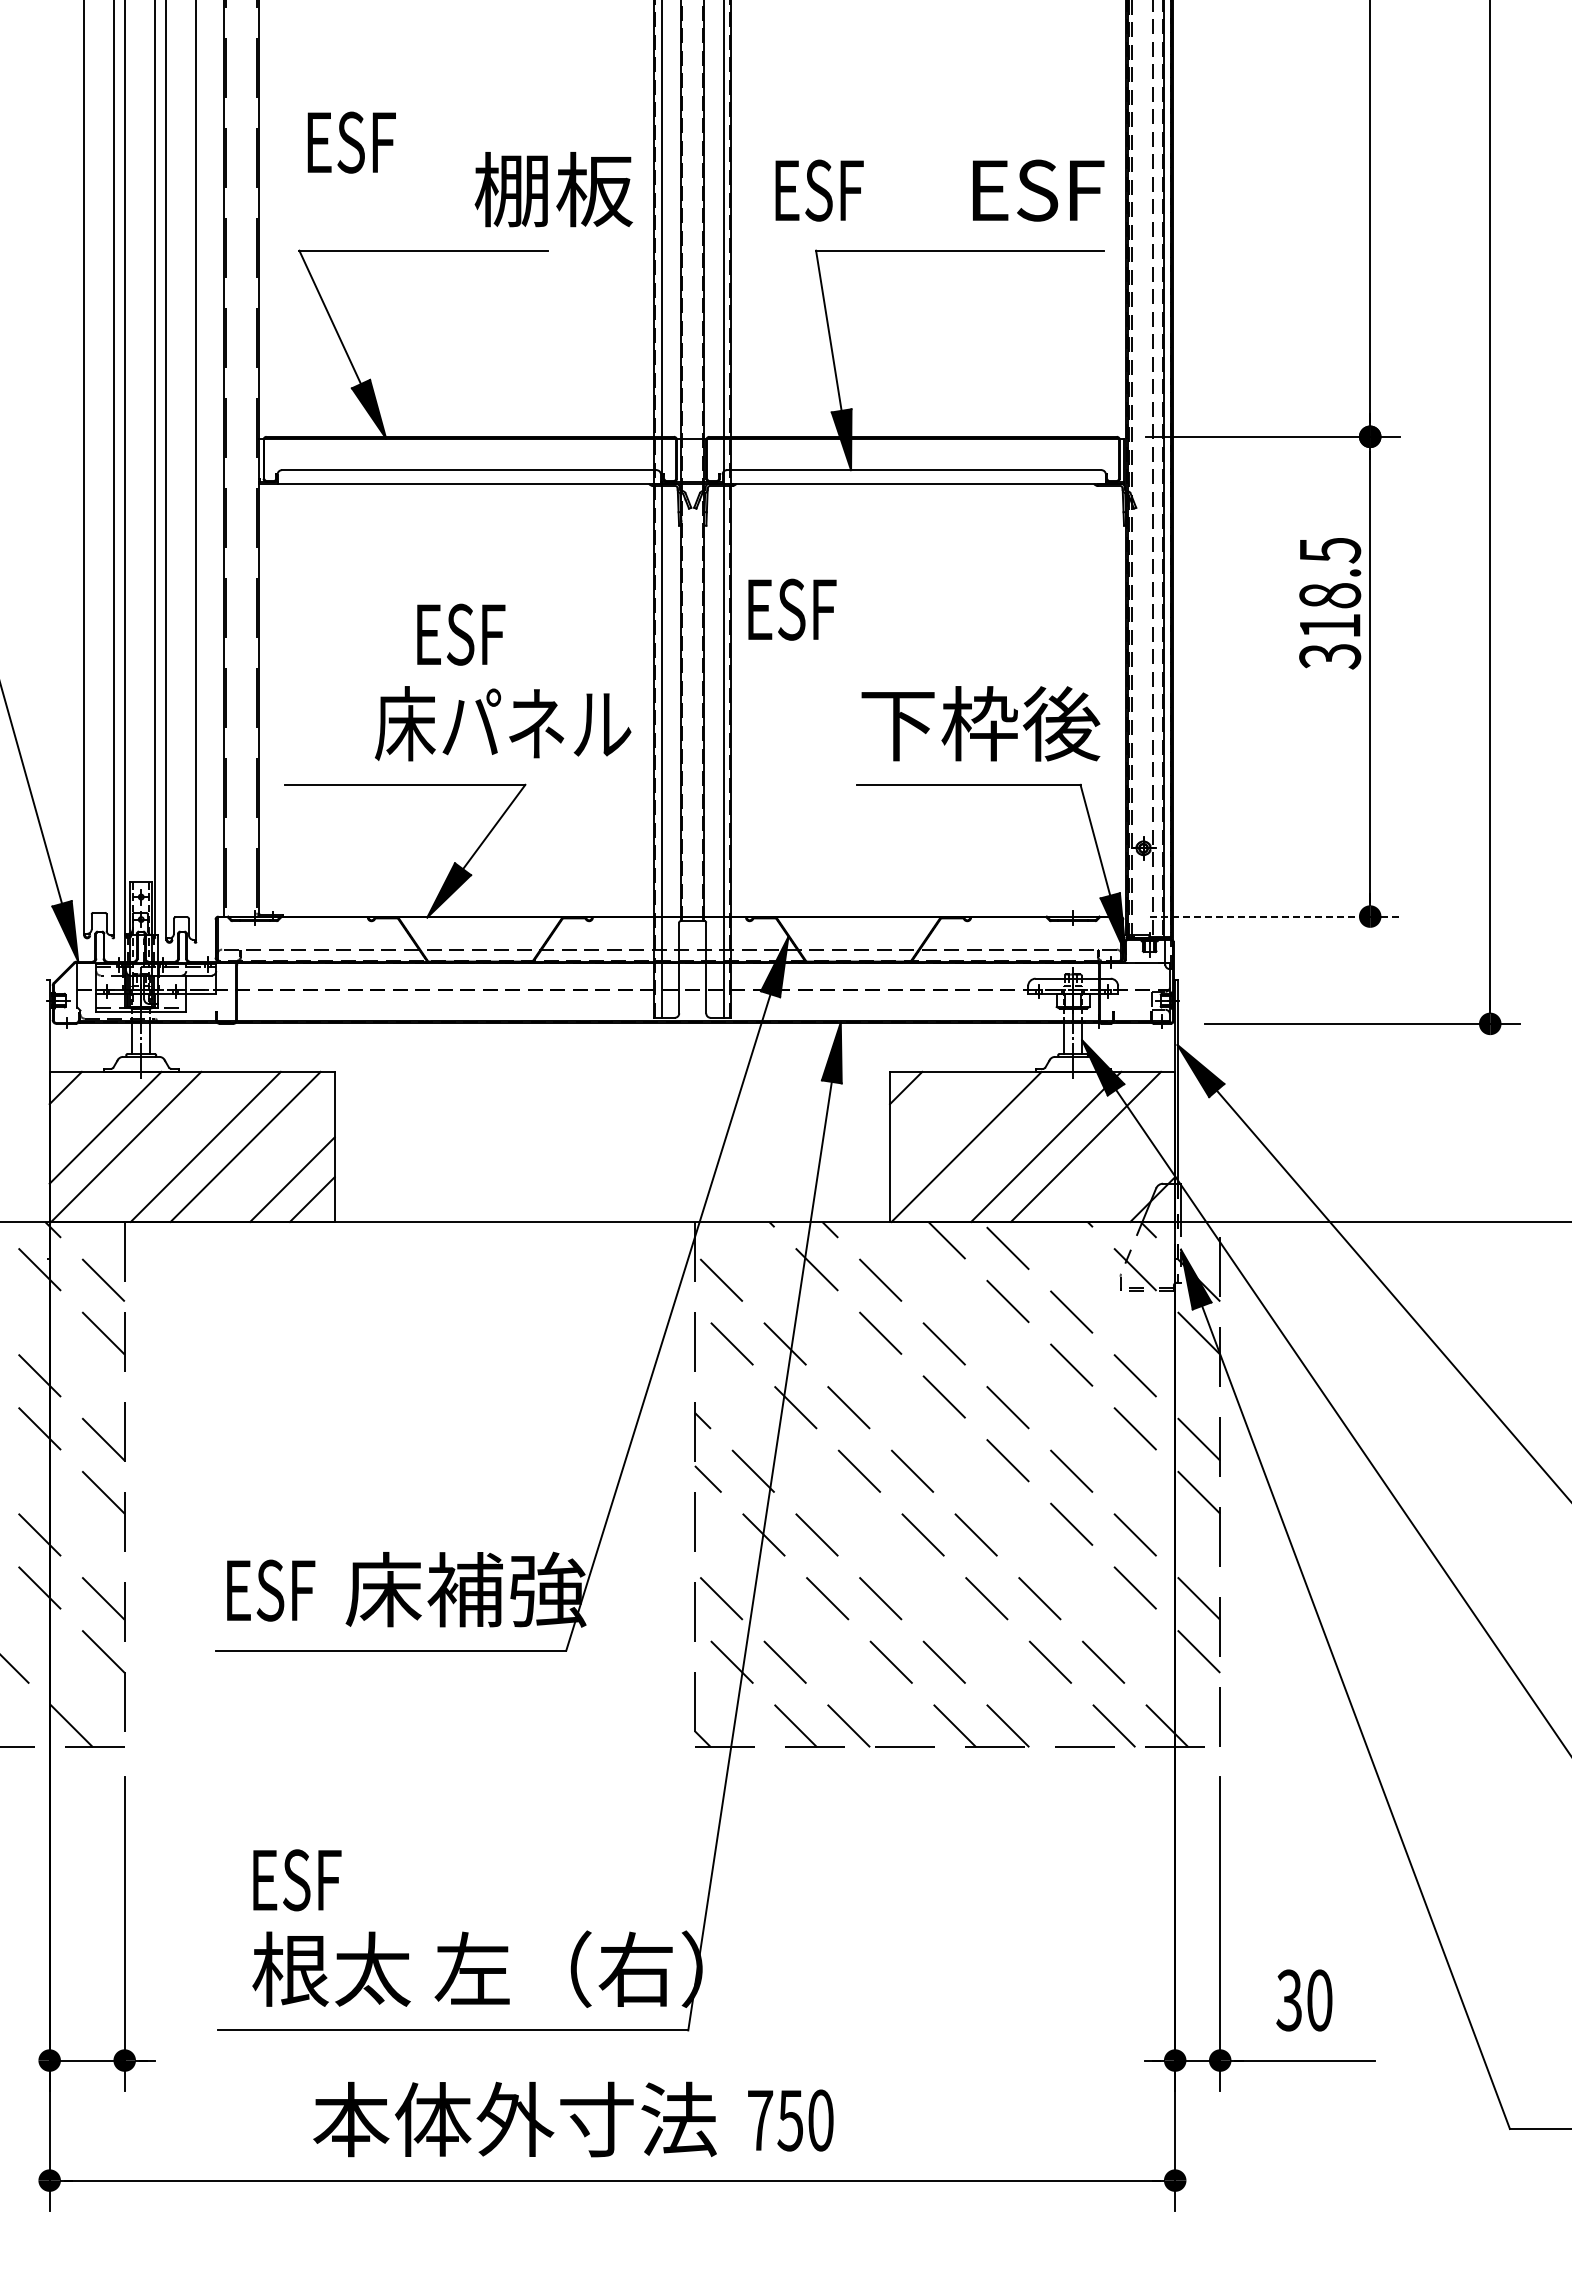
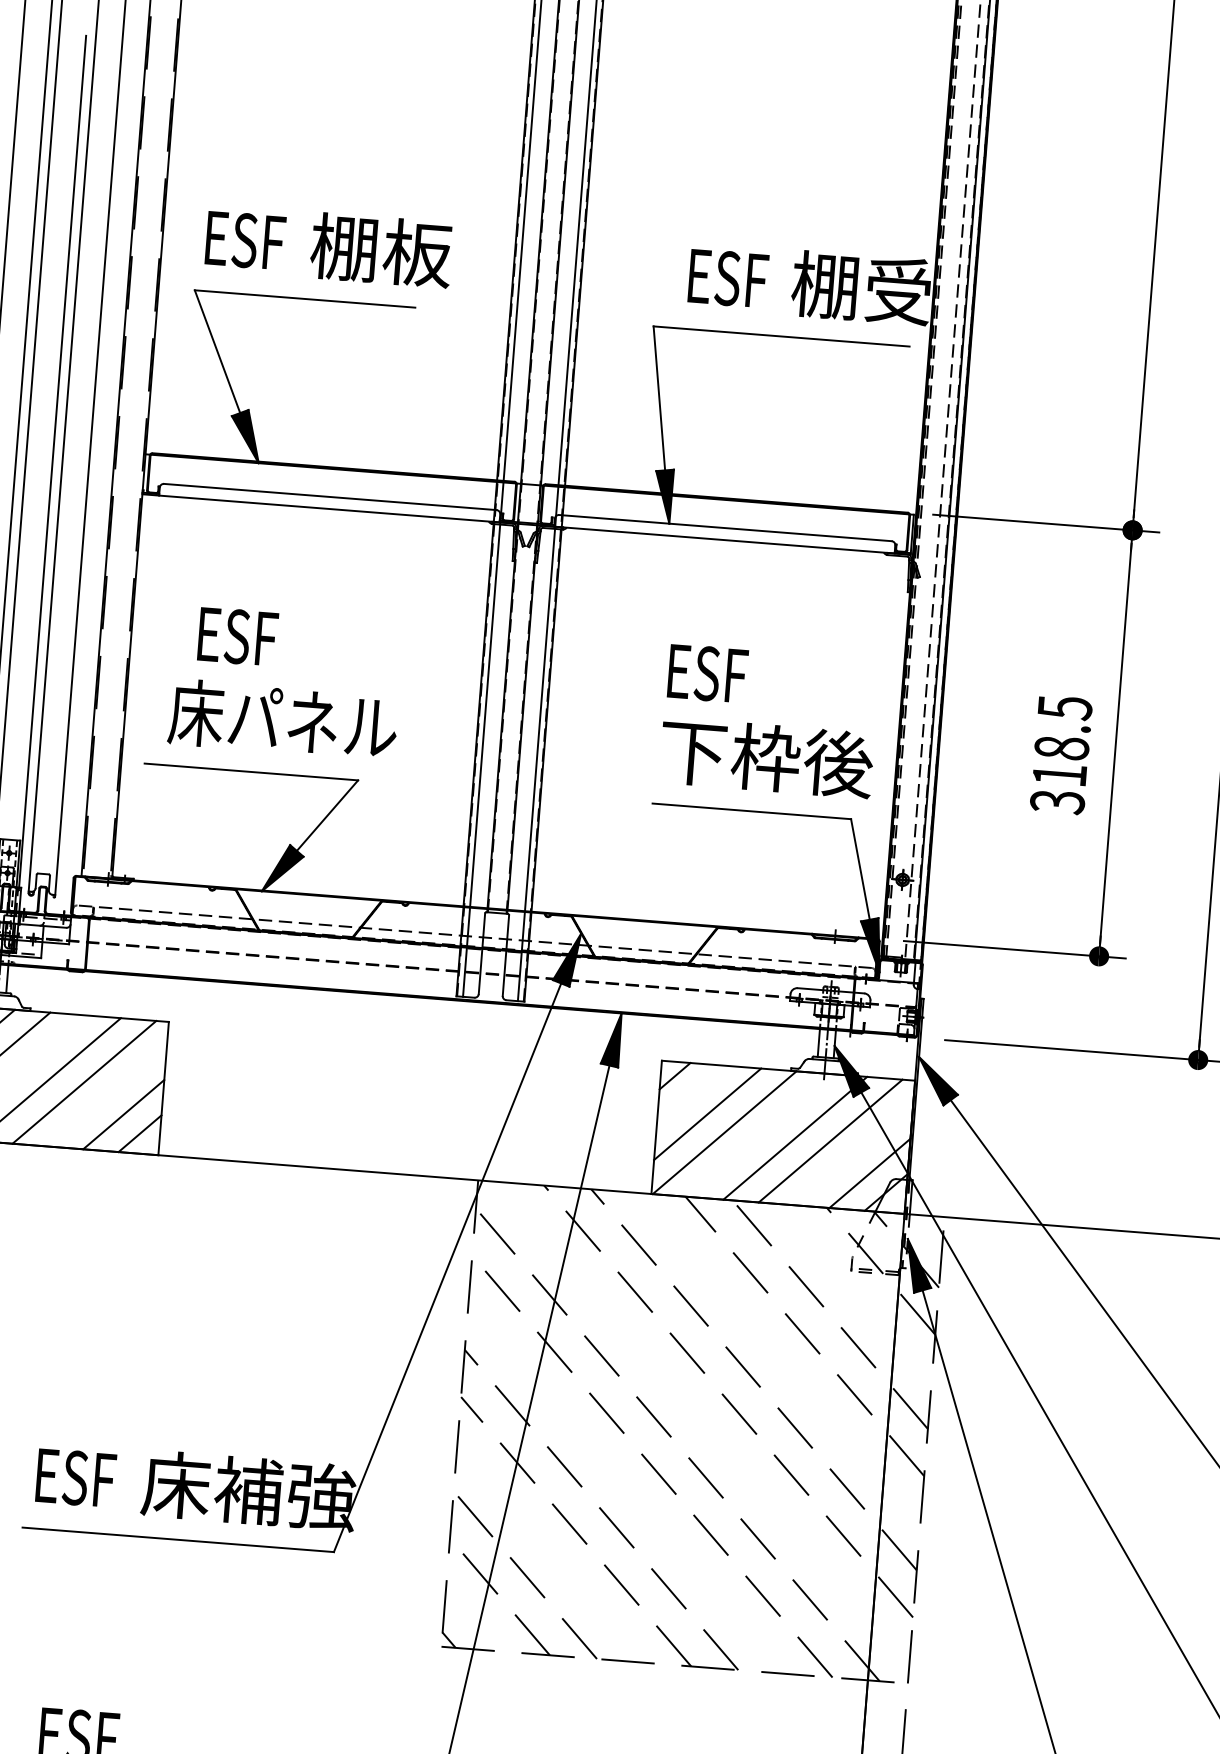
text: (351, 142) -> (245, 240), moved
text: (553, 189) -> (381, 250), moved
text: (1045, 189) -> (861, 288), ESF -> 棚受
text: (819, 190) -> (728, 278), moved
text: (1330, 603) -> (1061, 755), moved
text: (792, 609) -> (707, 673), moved
text: (461, 634) -> (238, 636), moved
text: (503, 723) -> (283, 719), moved
line: (1275, 916) -> (1015, 949), dashed -> solid
line: (945, 1127) -> (707, 1113), added
line: (1132, 1179) -> (869, 1173), added

